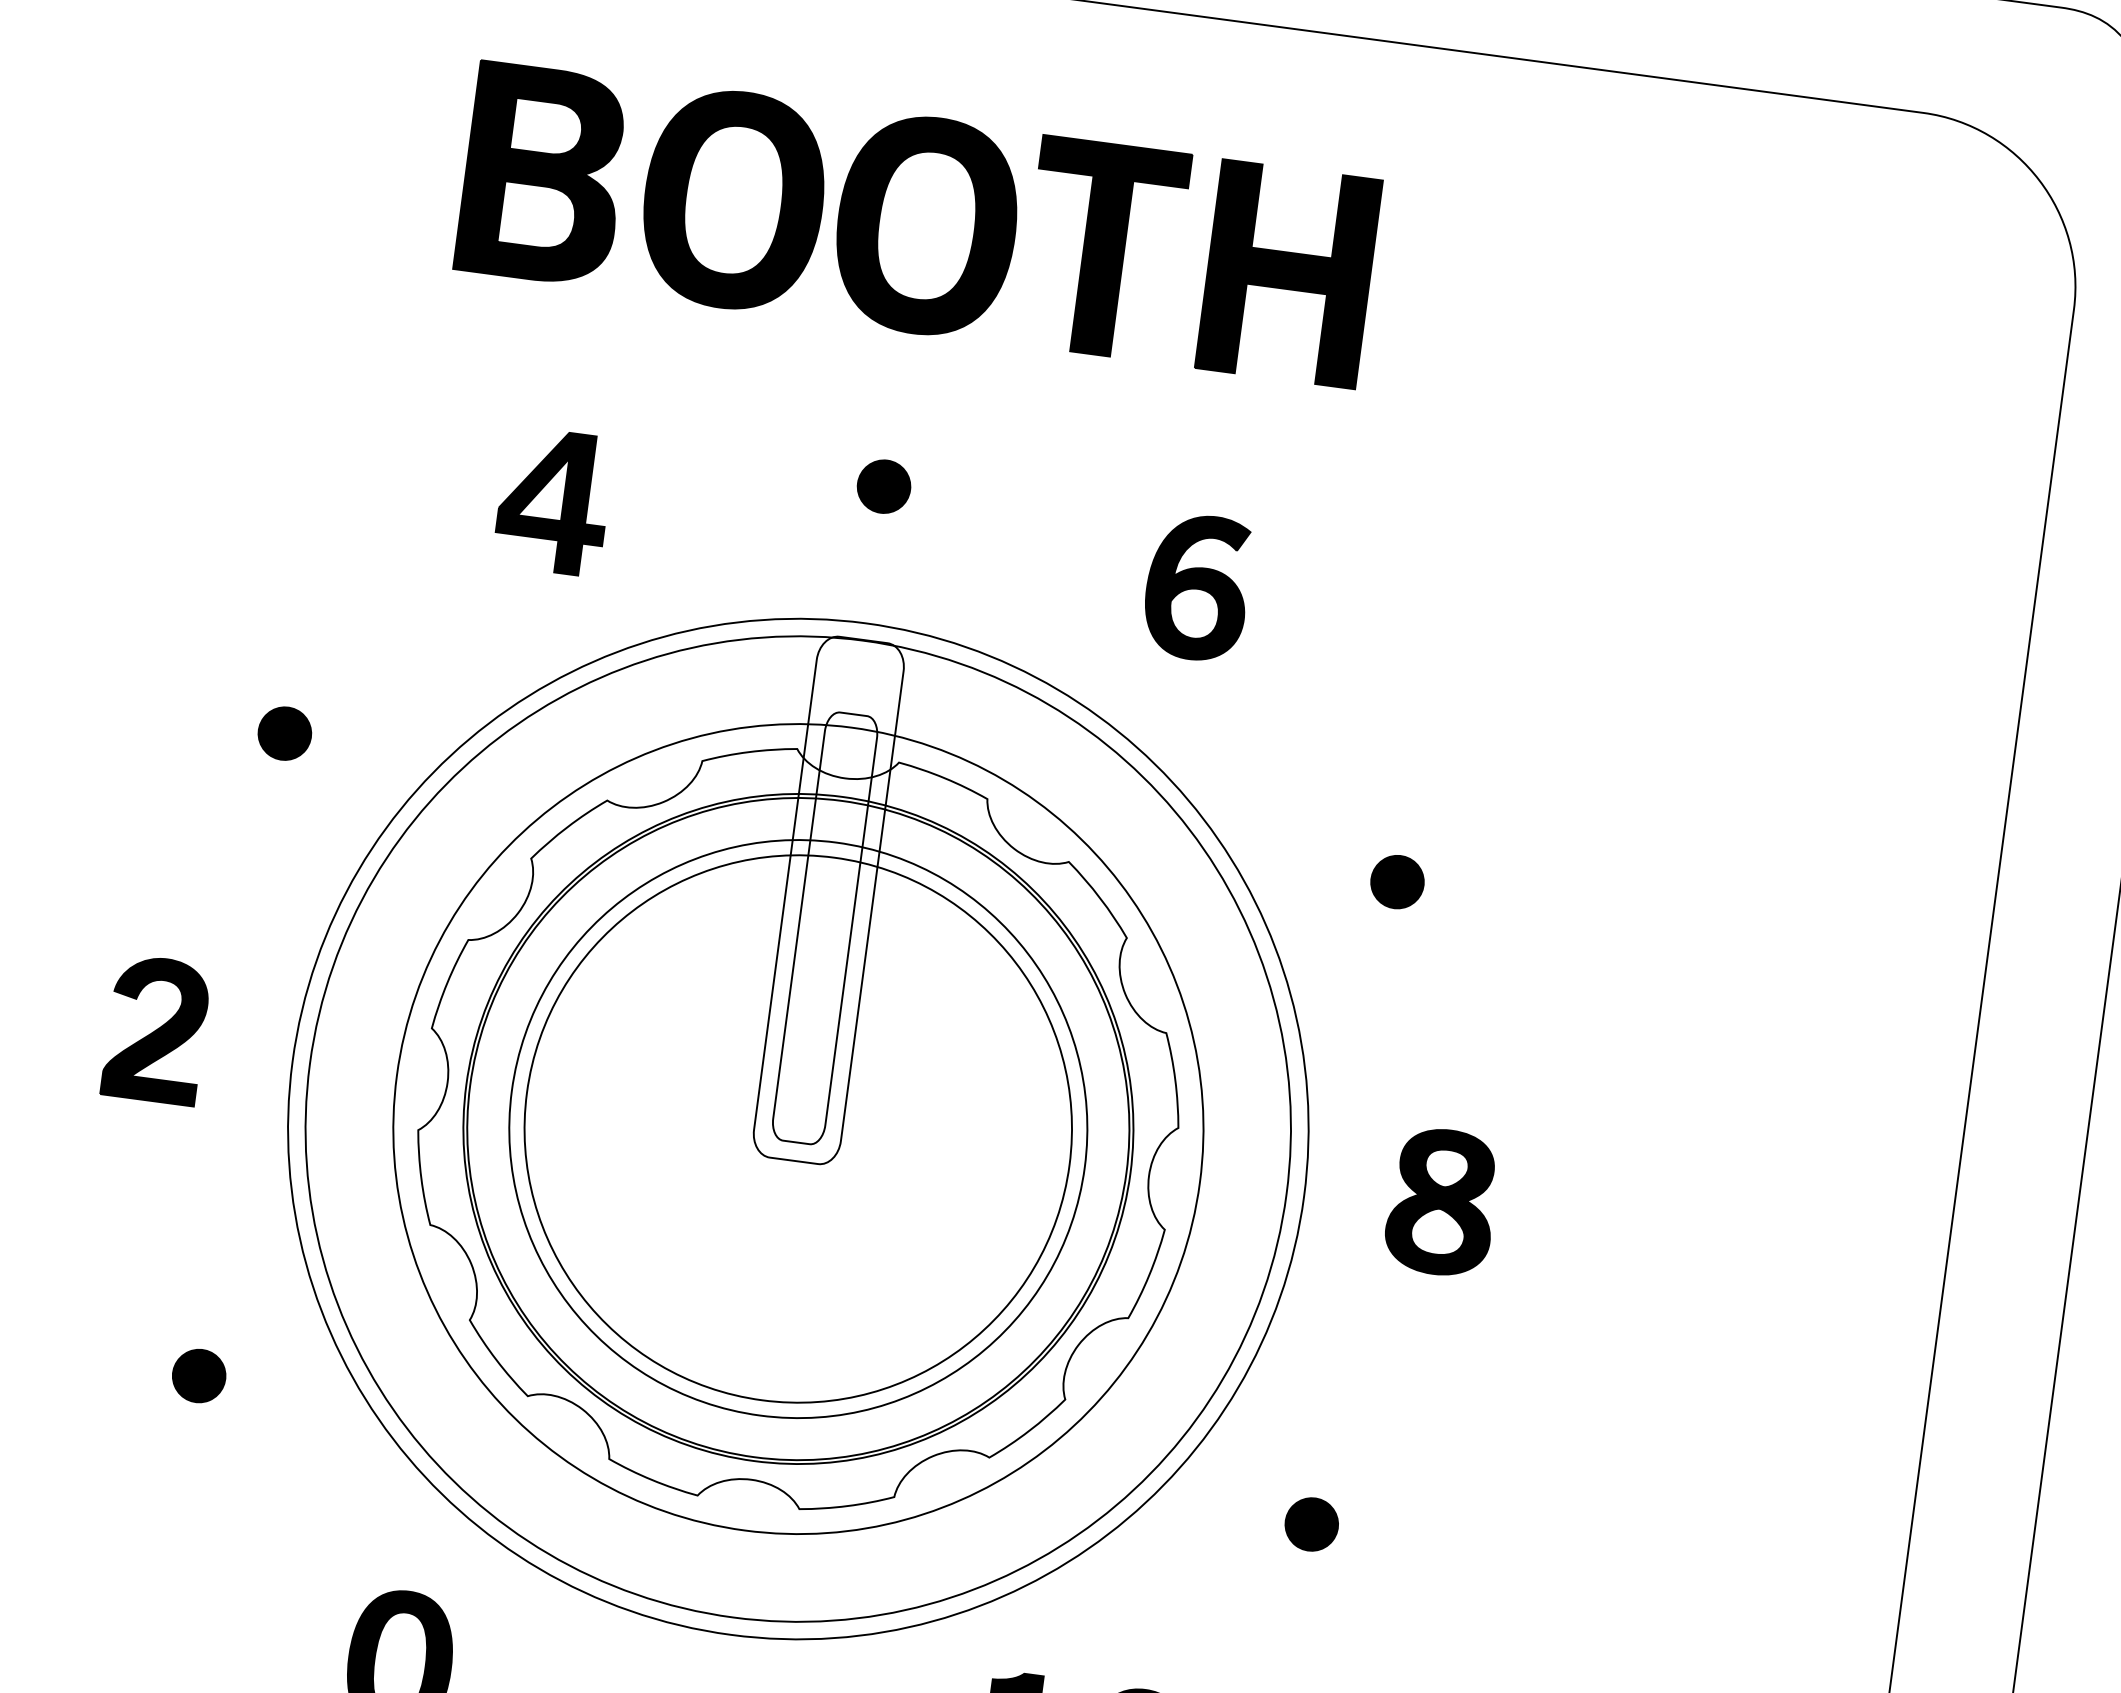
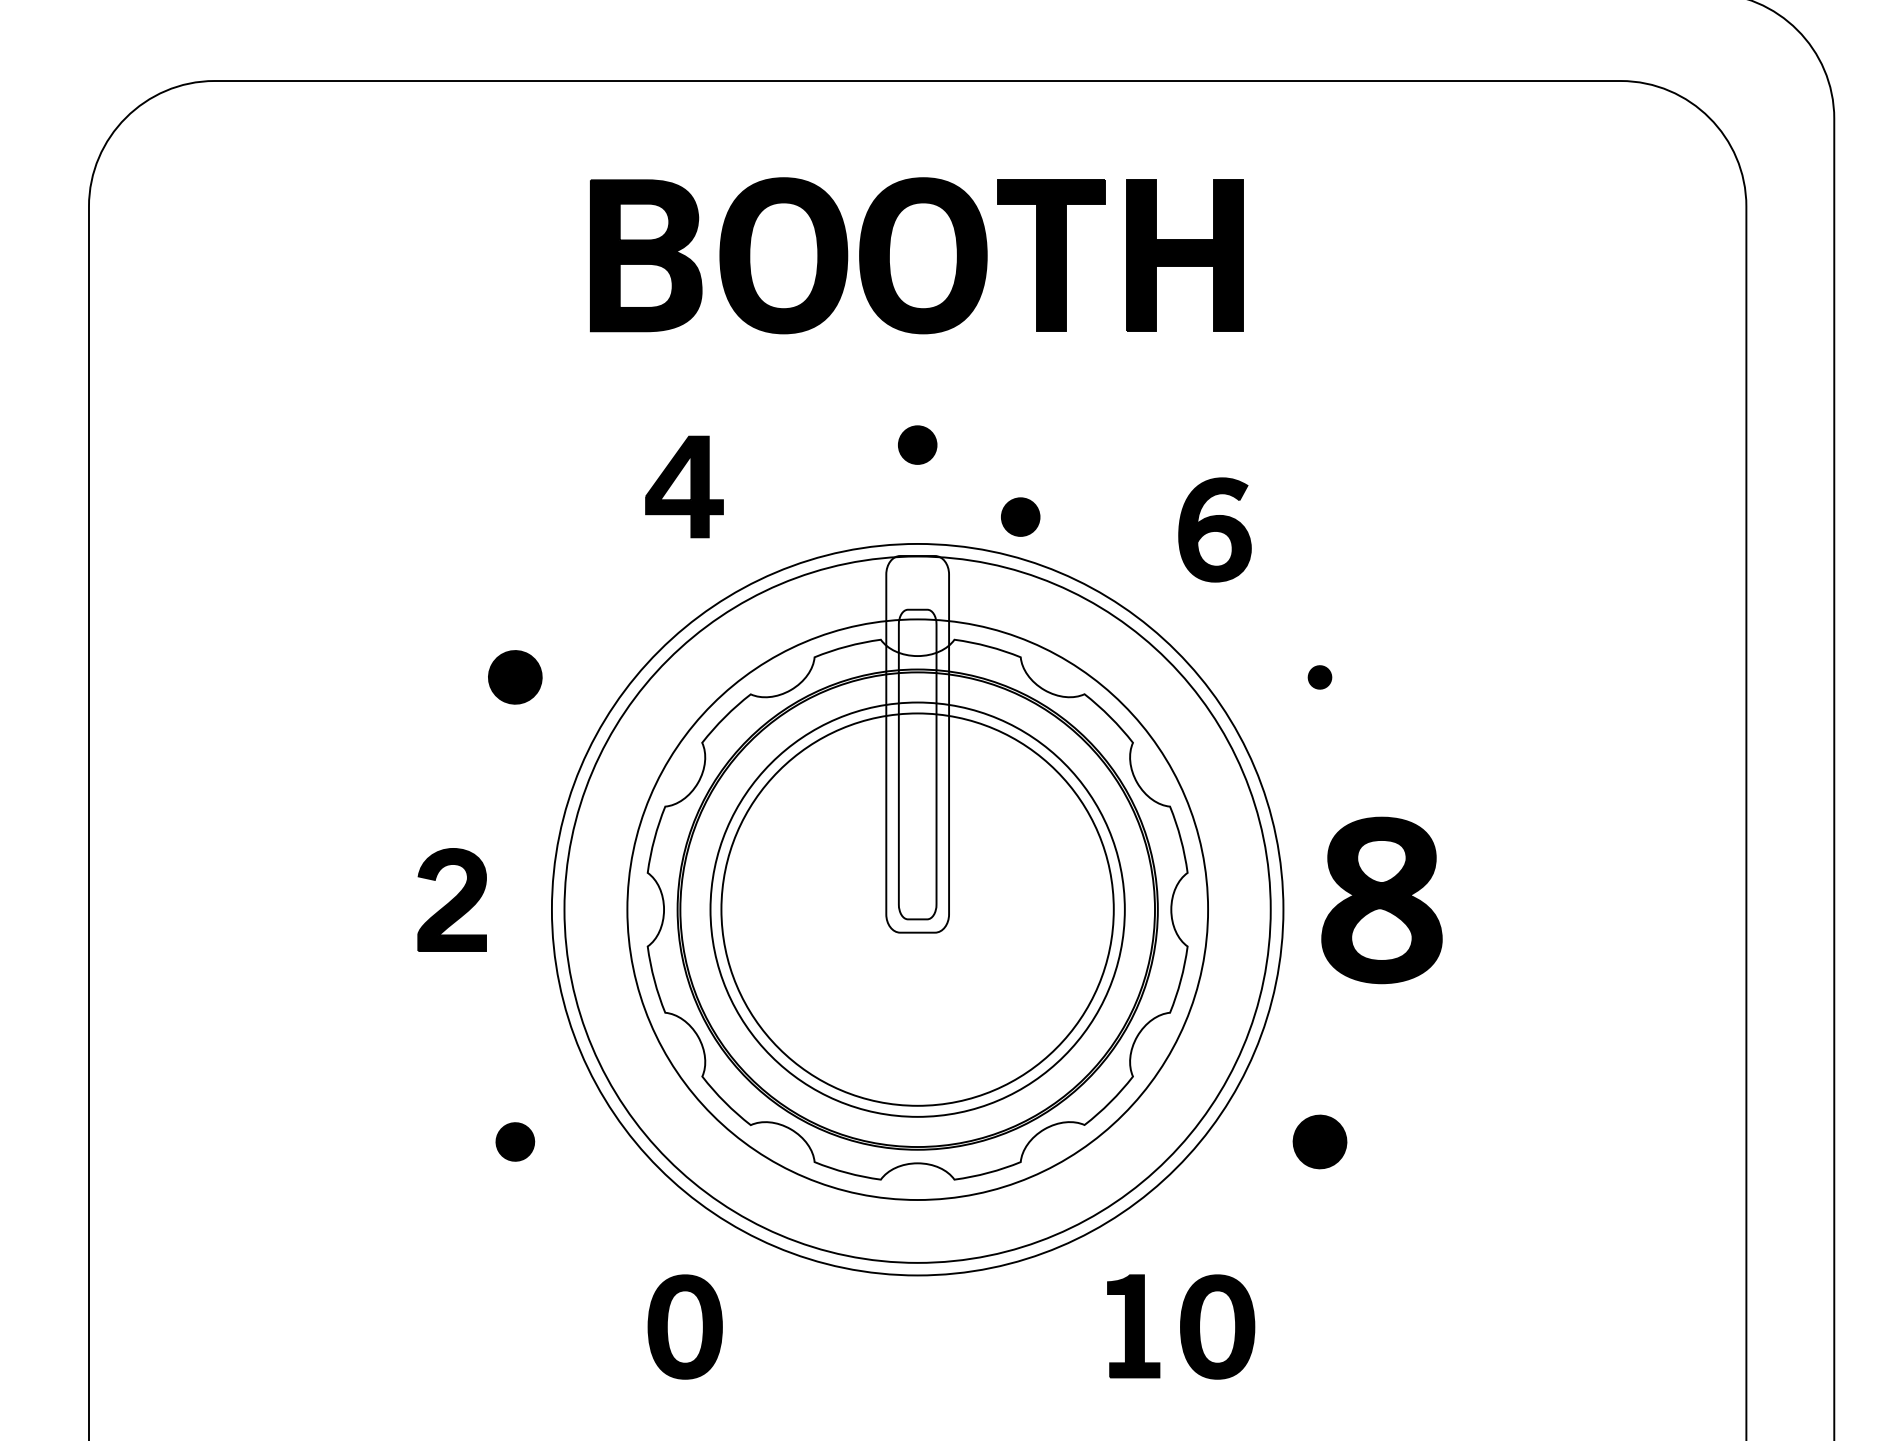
part: (1196, 586) -> (1214, 529), moved
part: (1013, 604) -> (1020, 516), added
part: (285, 733) -> (515, 677), size x1.4
part: (1396, 882) -> (1319, 677), size x0.6
part: (1442, 1202) -> (1382, 900), size x1.6
part: (1311, 1523) -> (1319, 1141), size x1.4

